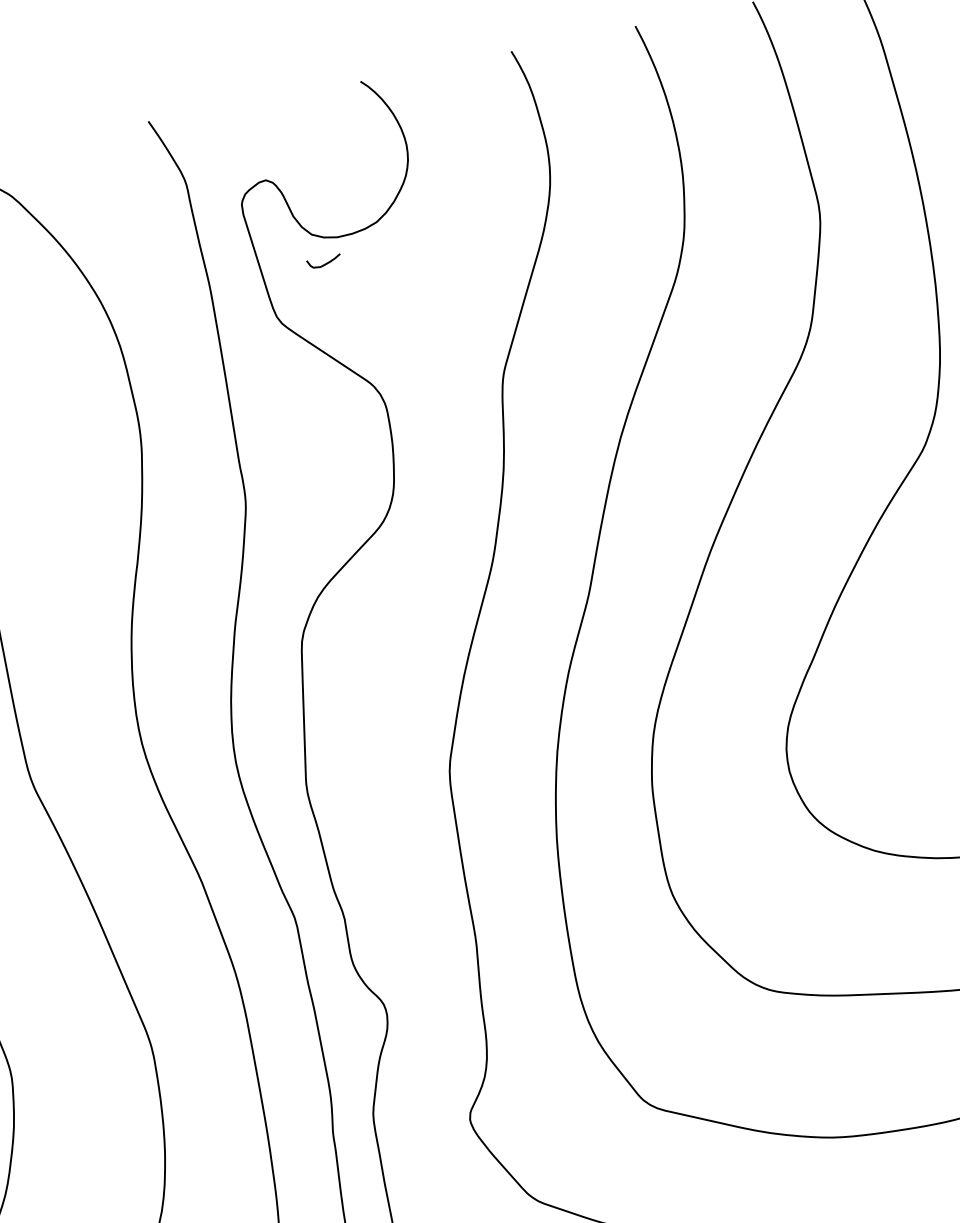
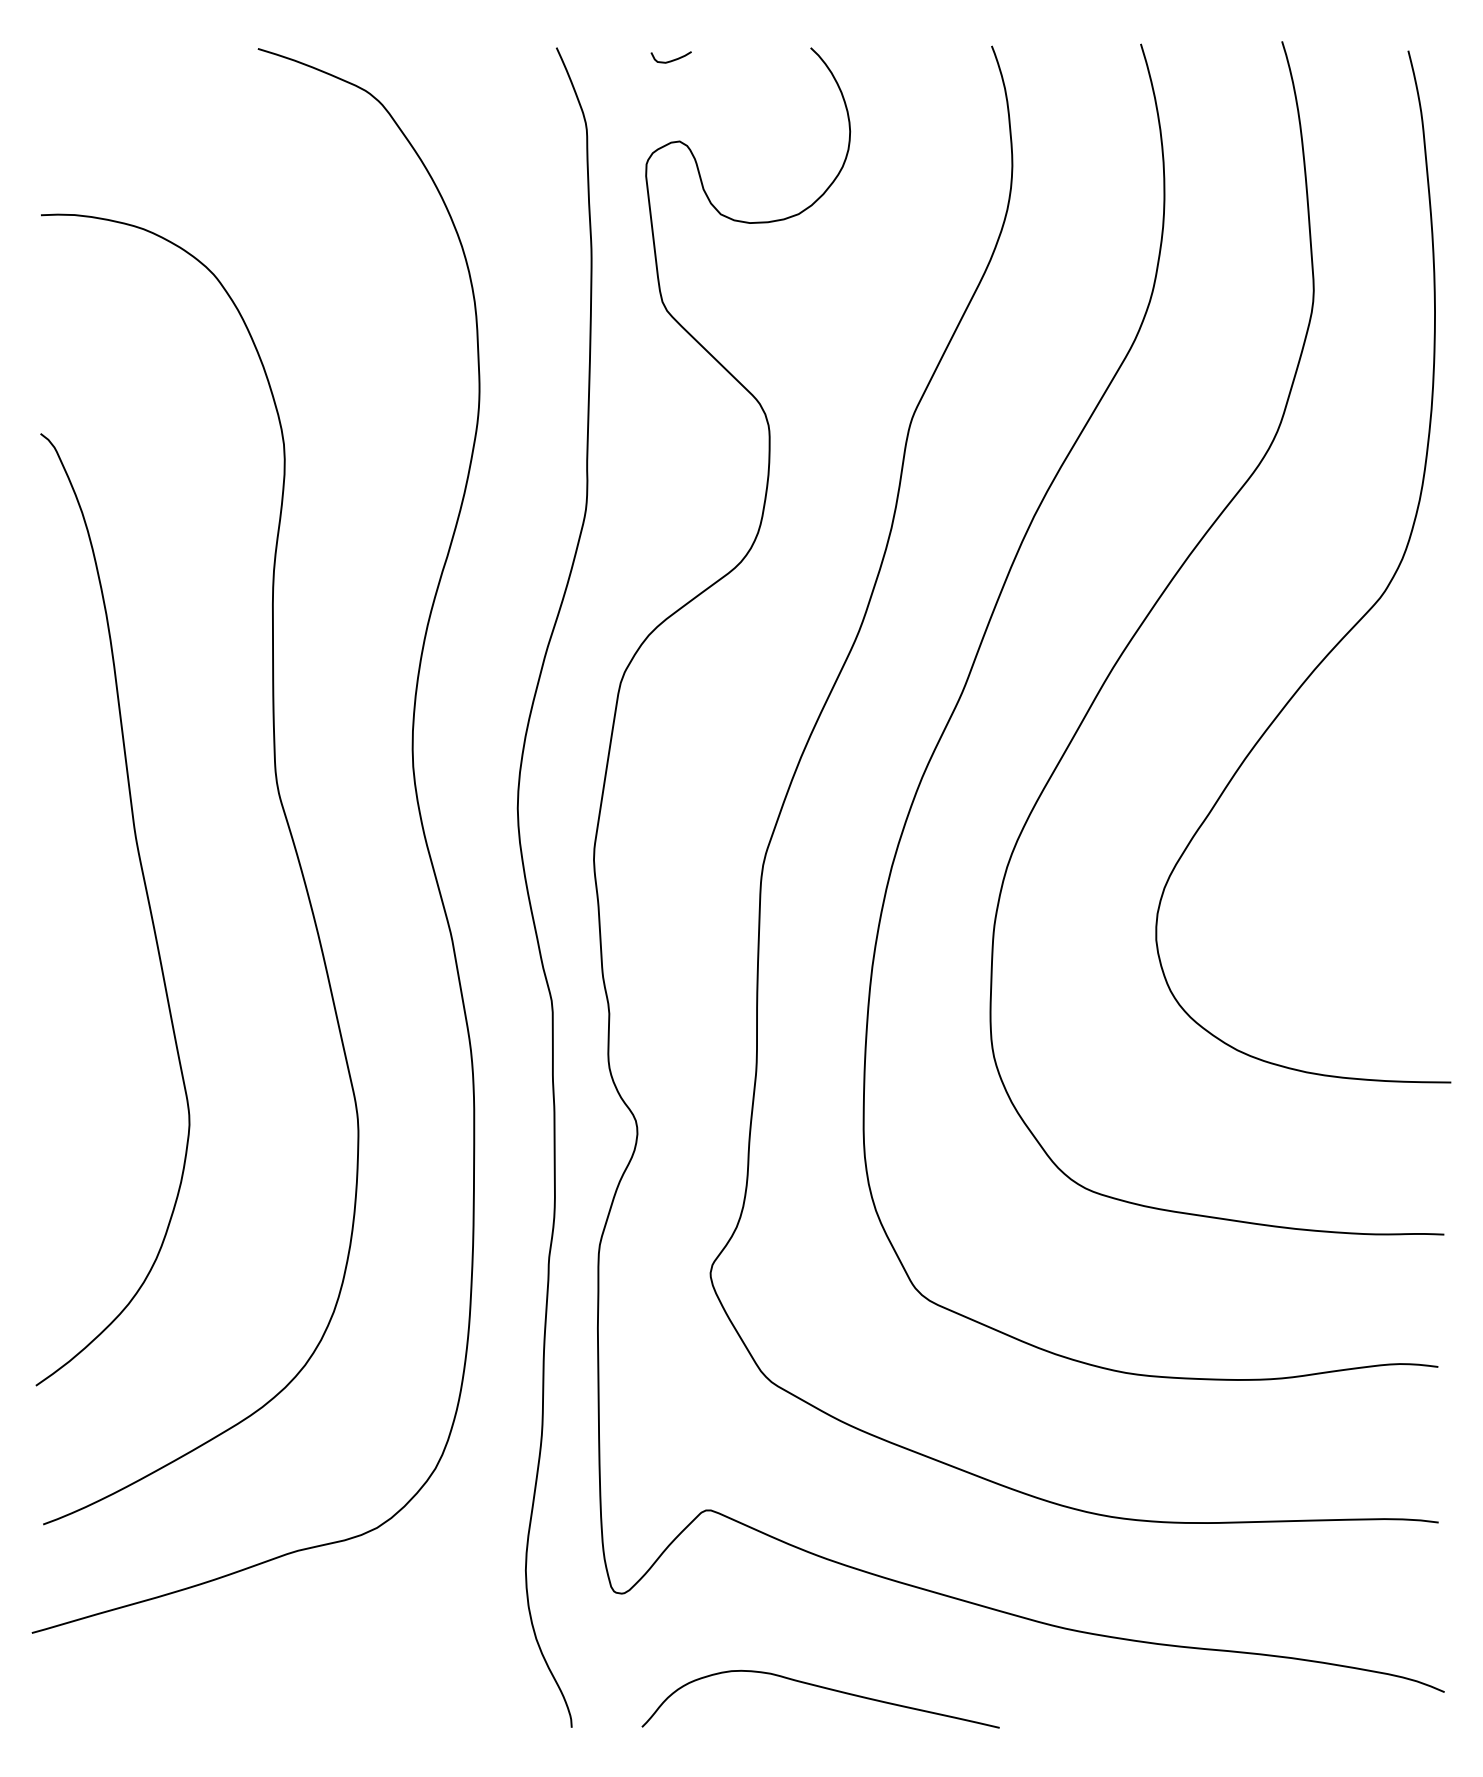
curve: (325, 263) -> (672, 59), moved

